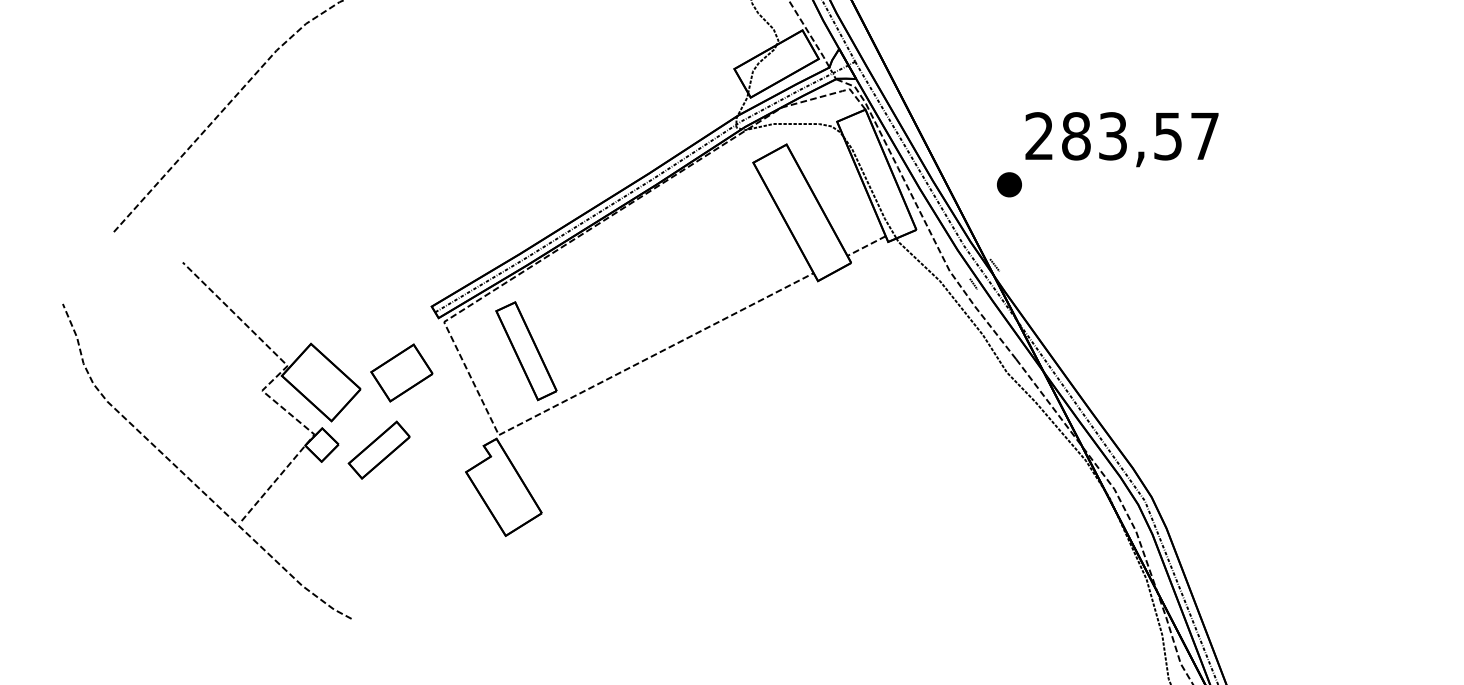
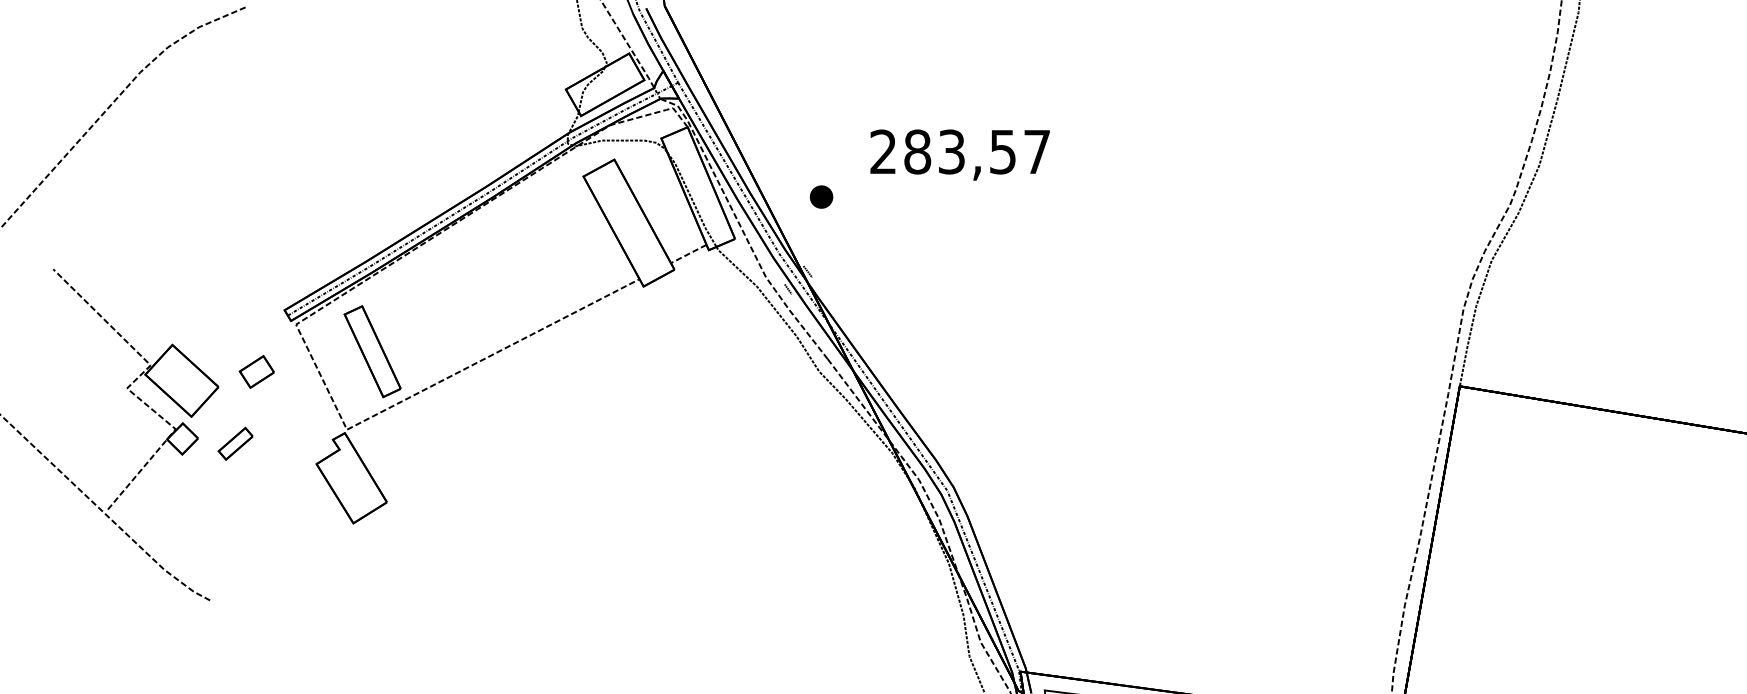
text: (1121, 138) -> (959, 154), moved
part: (401, 372) -> (256, 371), size x0.6
part: (378, 449) -> (235, 443), size x0.6

